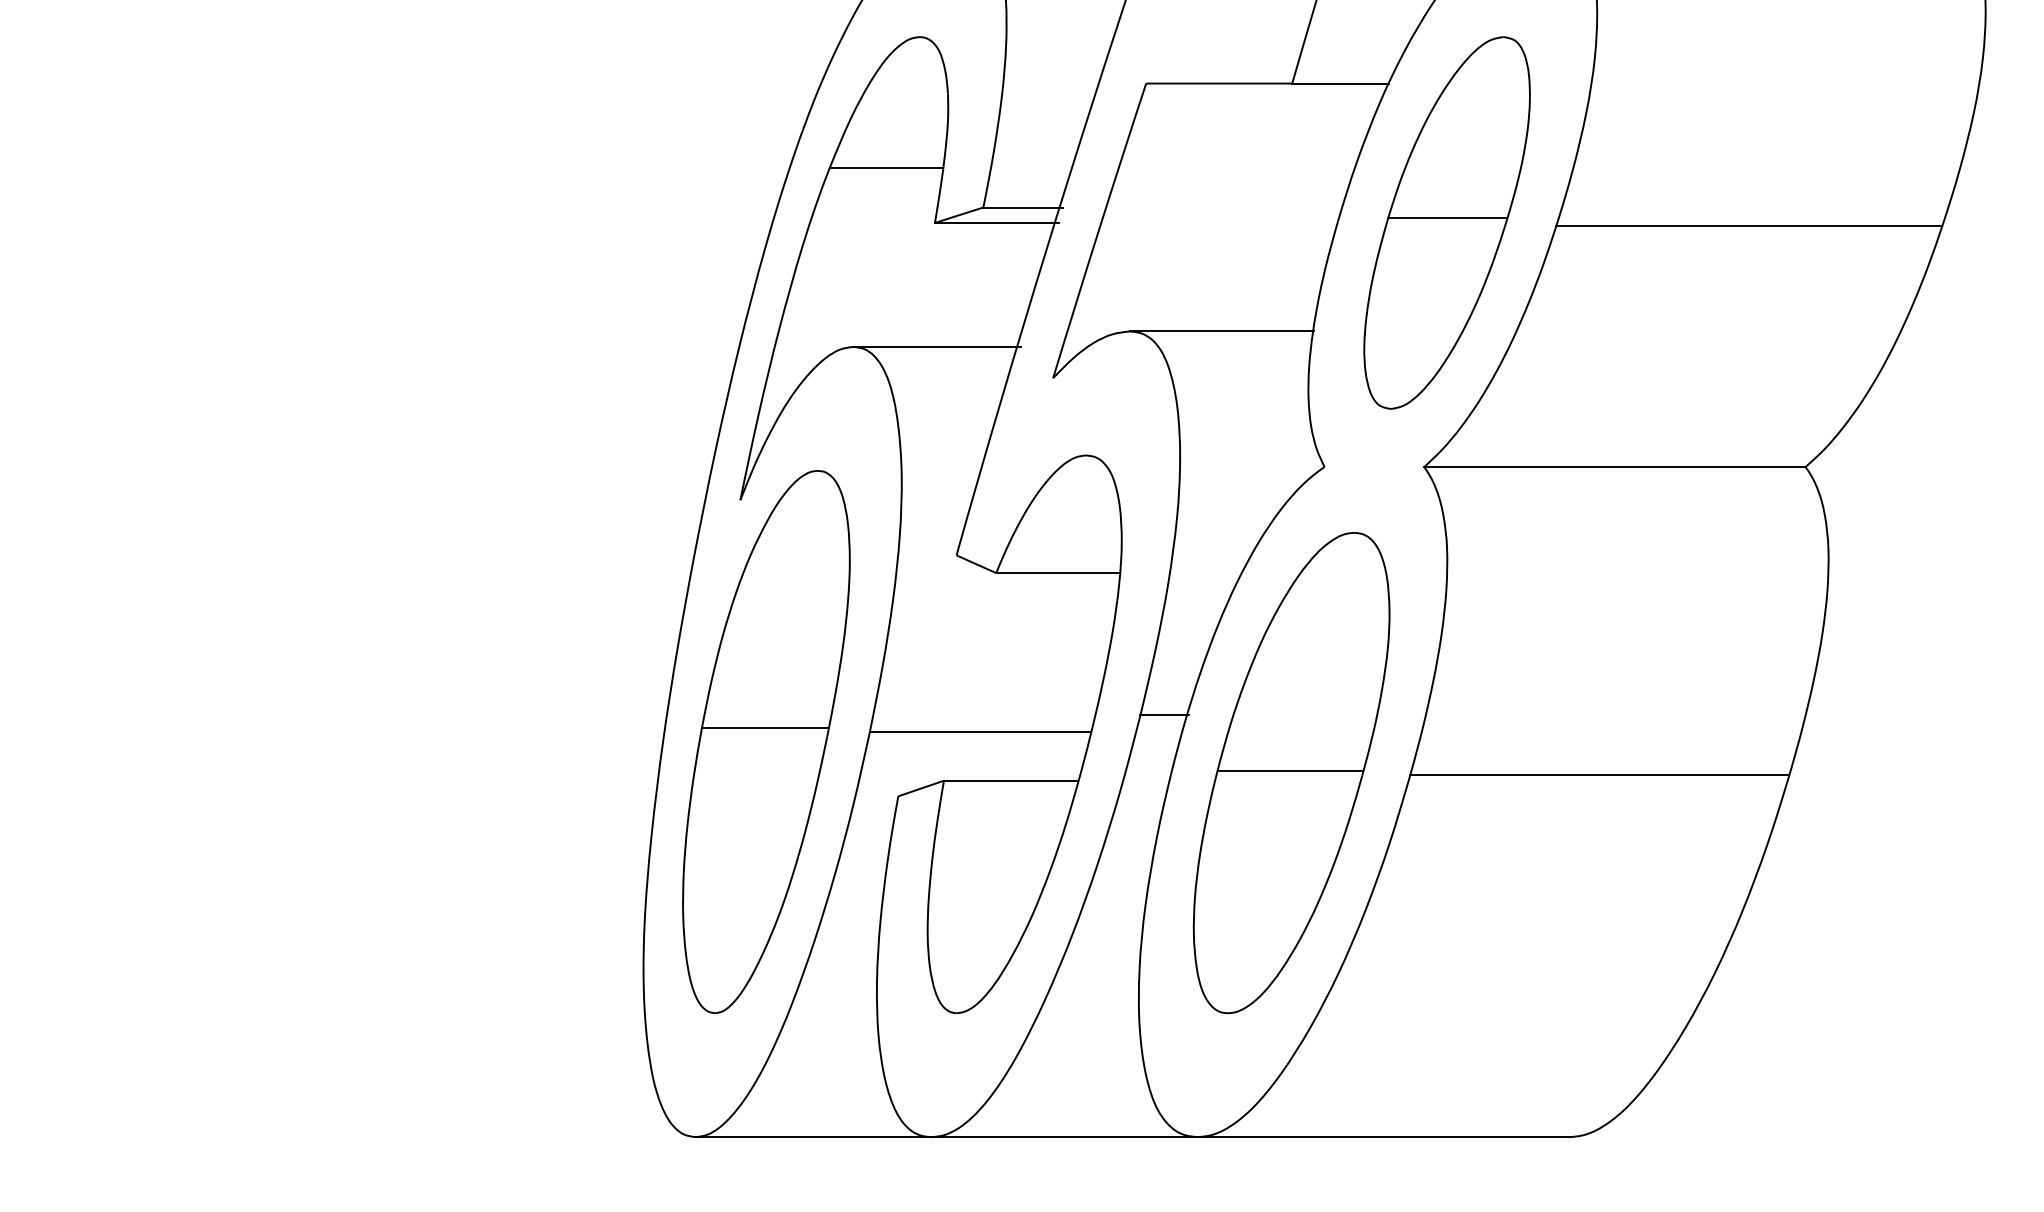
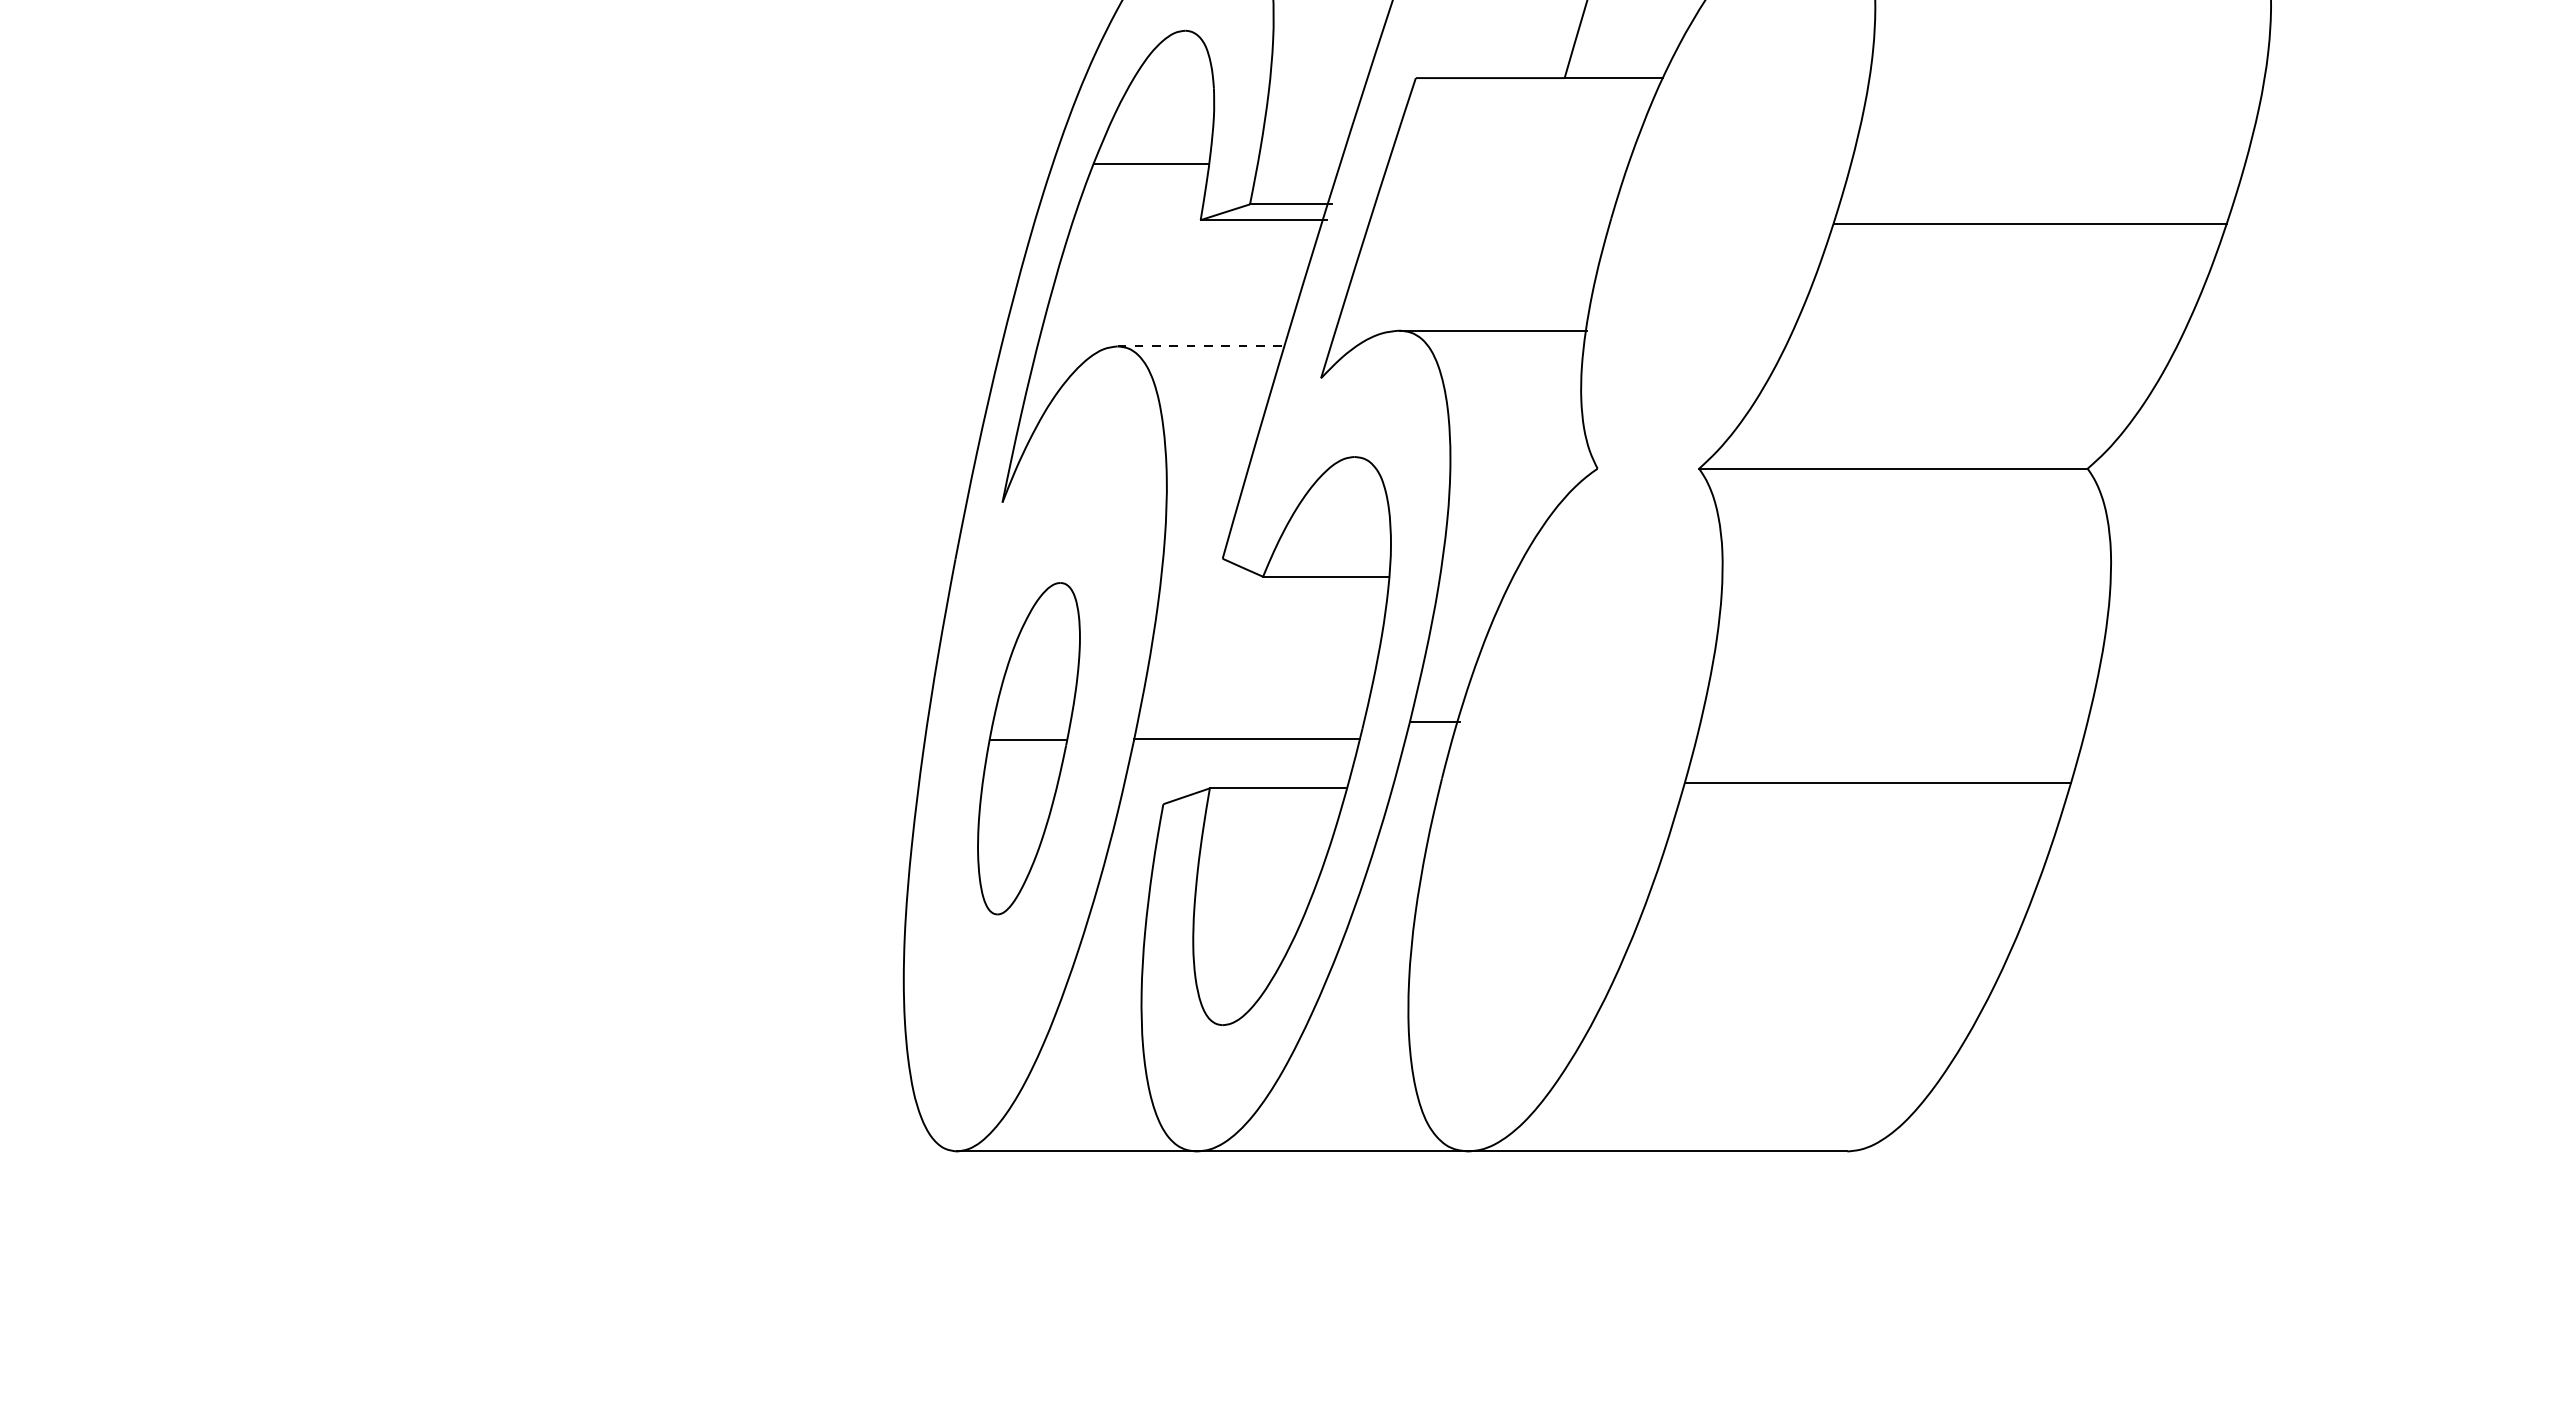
part: (1447, 222) -> (1722, 219), removed
line: (937, 347) -> (1203, 346), solid -> dashed
part: (765, 741) -> (1028, 748), size x0.6
part: (1291, 773) -> (1563, 780), removed

